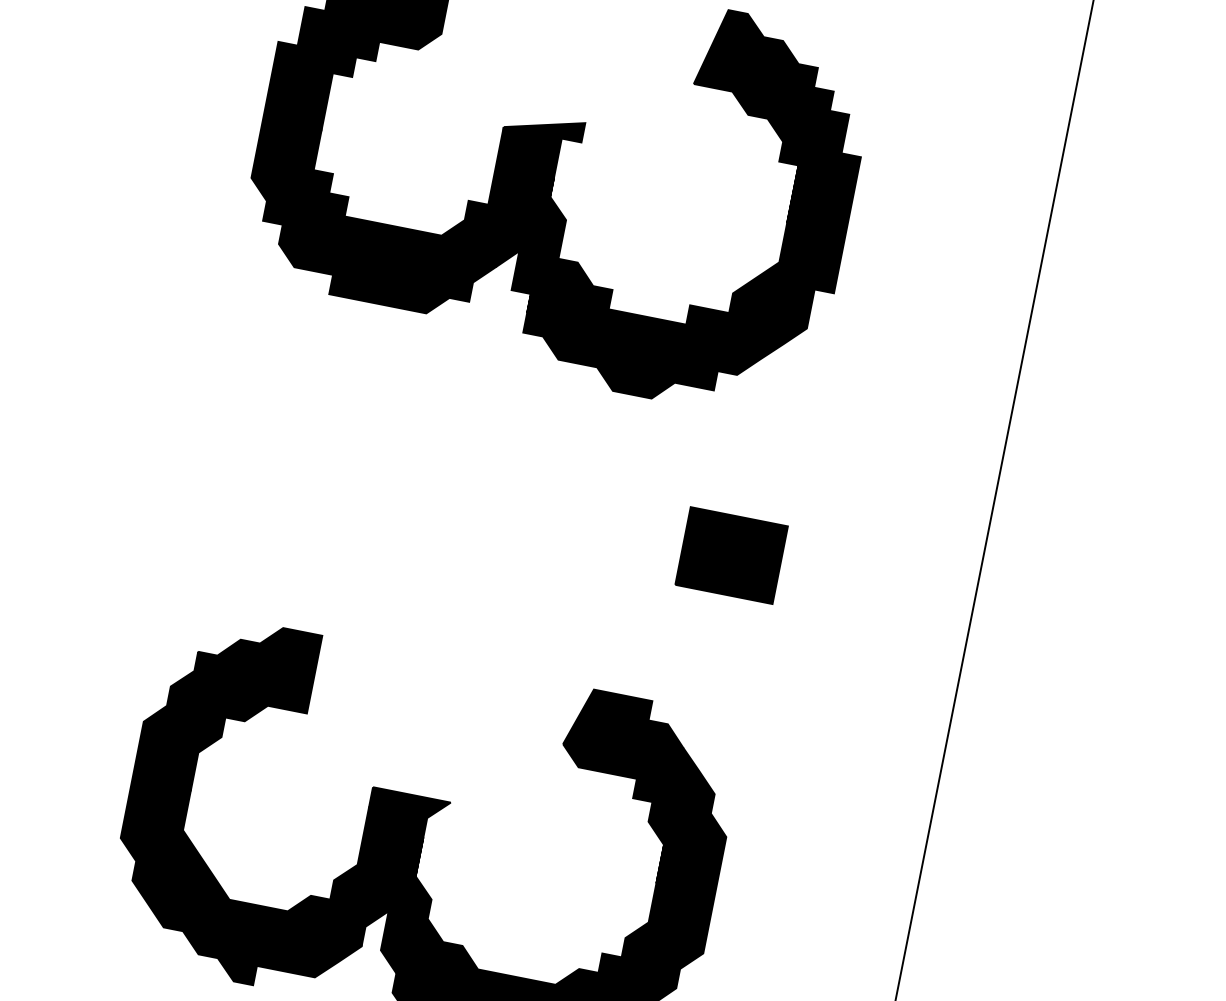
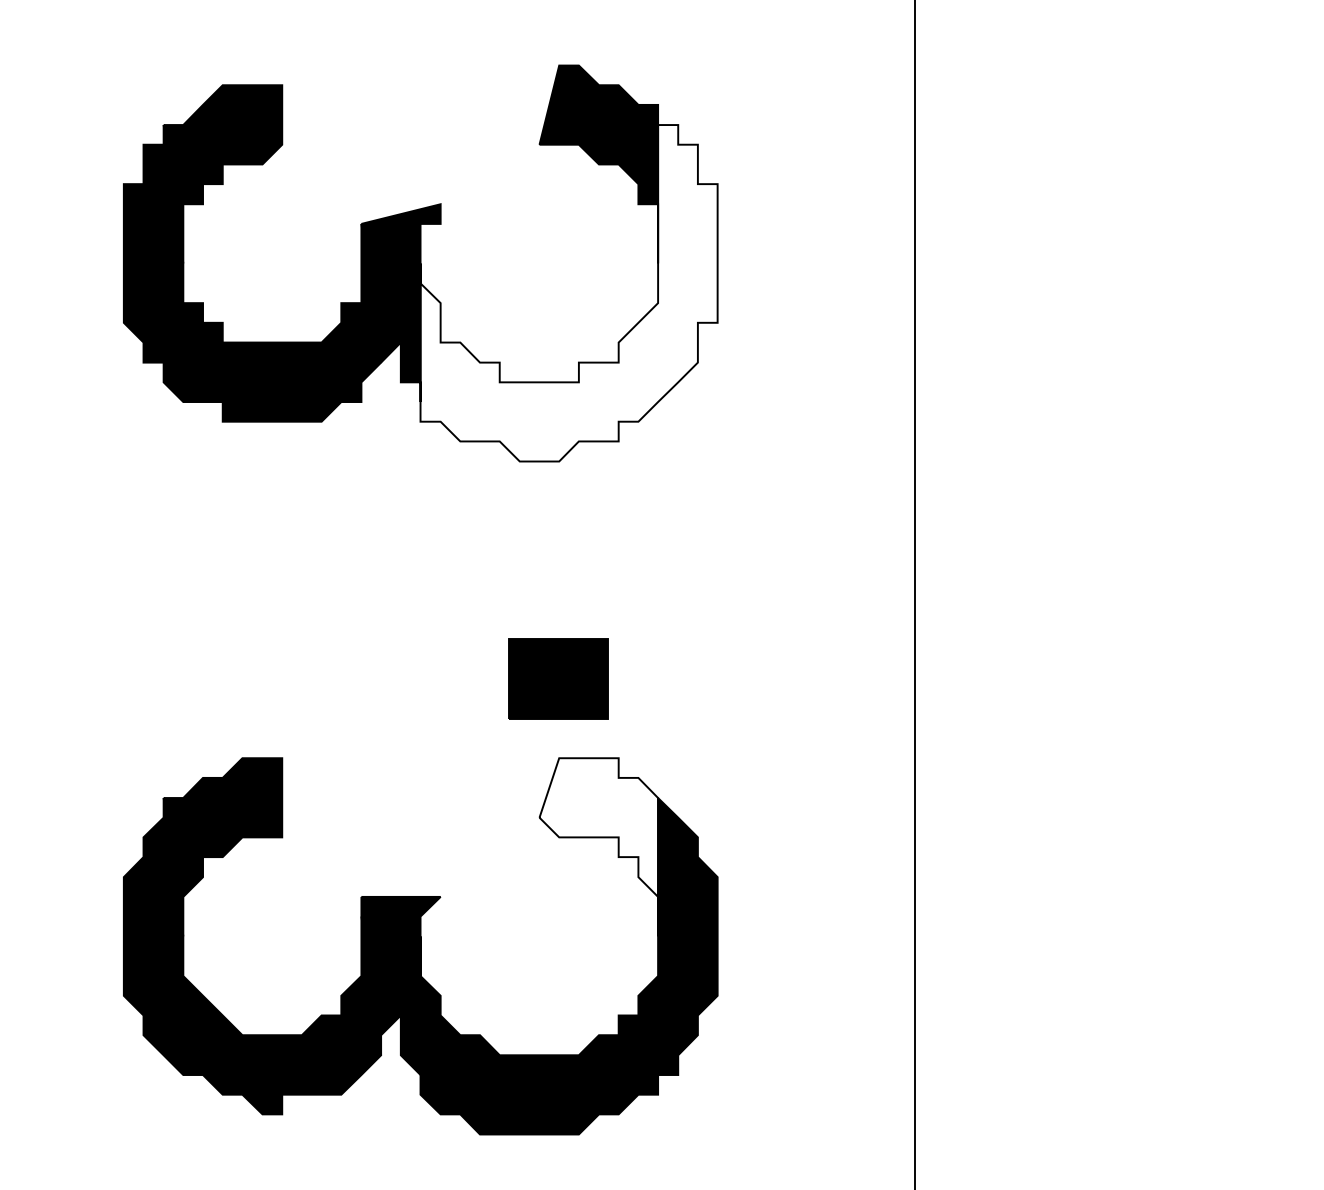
fill: (693, 235) -> (568, 293), removed
part: (732, 555) -> (558, 678), moved
fill: (615, 784) -> (598, 847), removed

